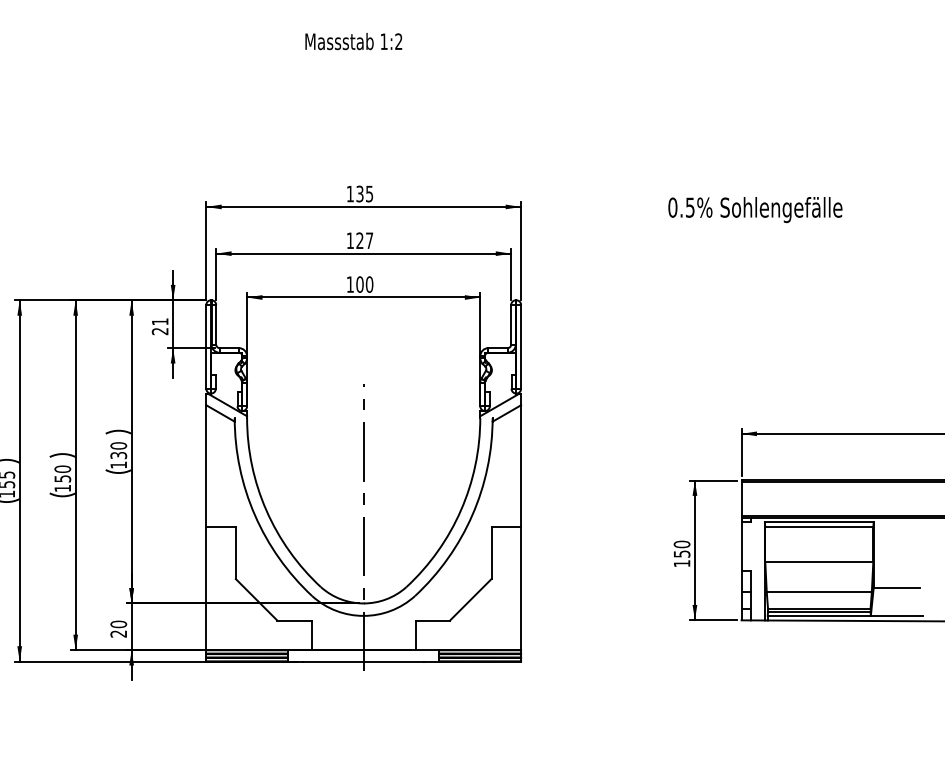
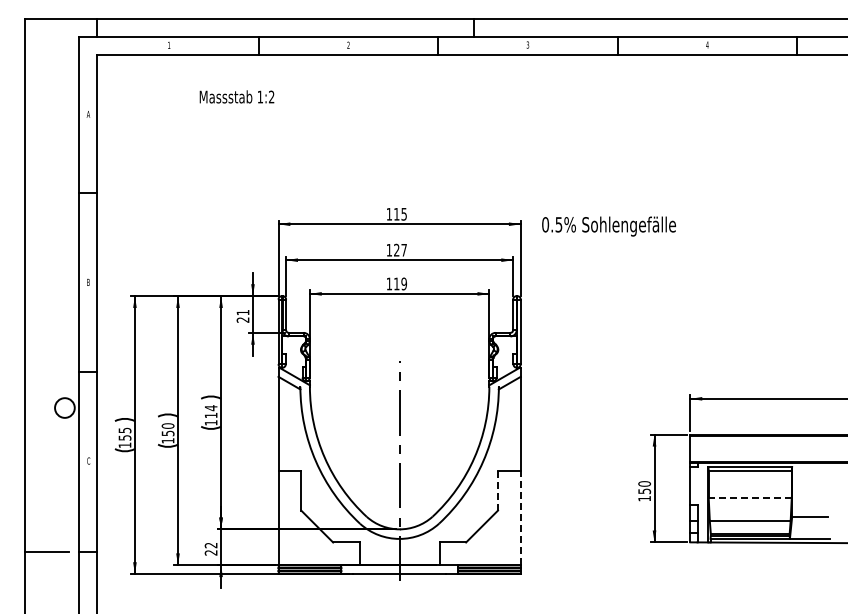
text: (353, 40) -> (236, 96), moved
text: (359, 193) -> (396, 213), 135 -> 115
text: (754, 209) -> (608, 226), moved
text: (364, 283) -> (400, 283), 100 -> 119
text: (117, 450) -> (210, 411), 130 -> 114
line: (492, 552) -> (498, 490), solid -> dashed
line: (819, 562) -> (750, 497), solid -> dashed
line: (520, 588) -> (520, 517), solid -> dashed
text: (117, 624) -> (210, 545), 20 -> 22

